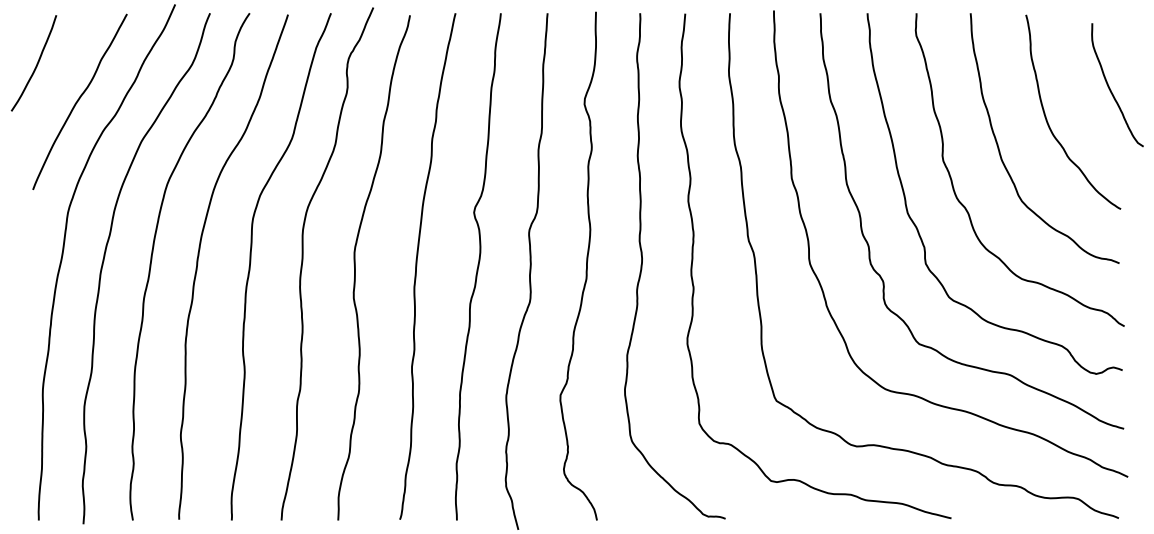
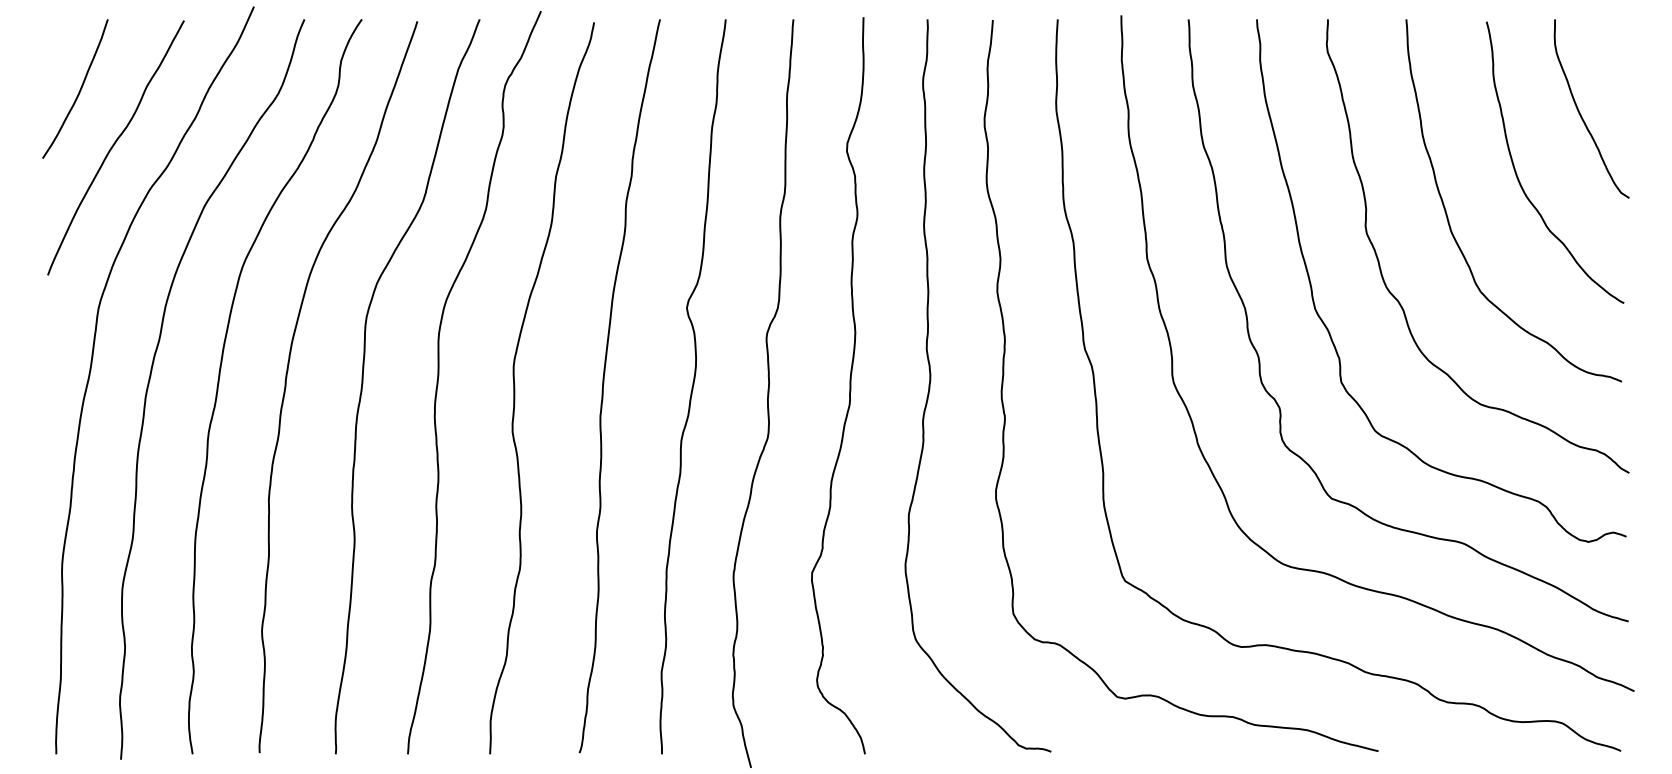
curve: (36, 63) -> (79, 89), moved
curve: (1110, 88) -> (1581, 113), moved

